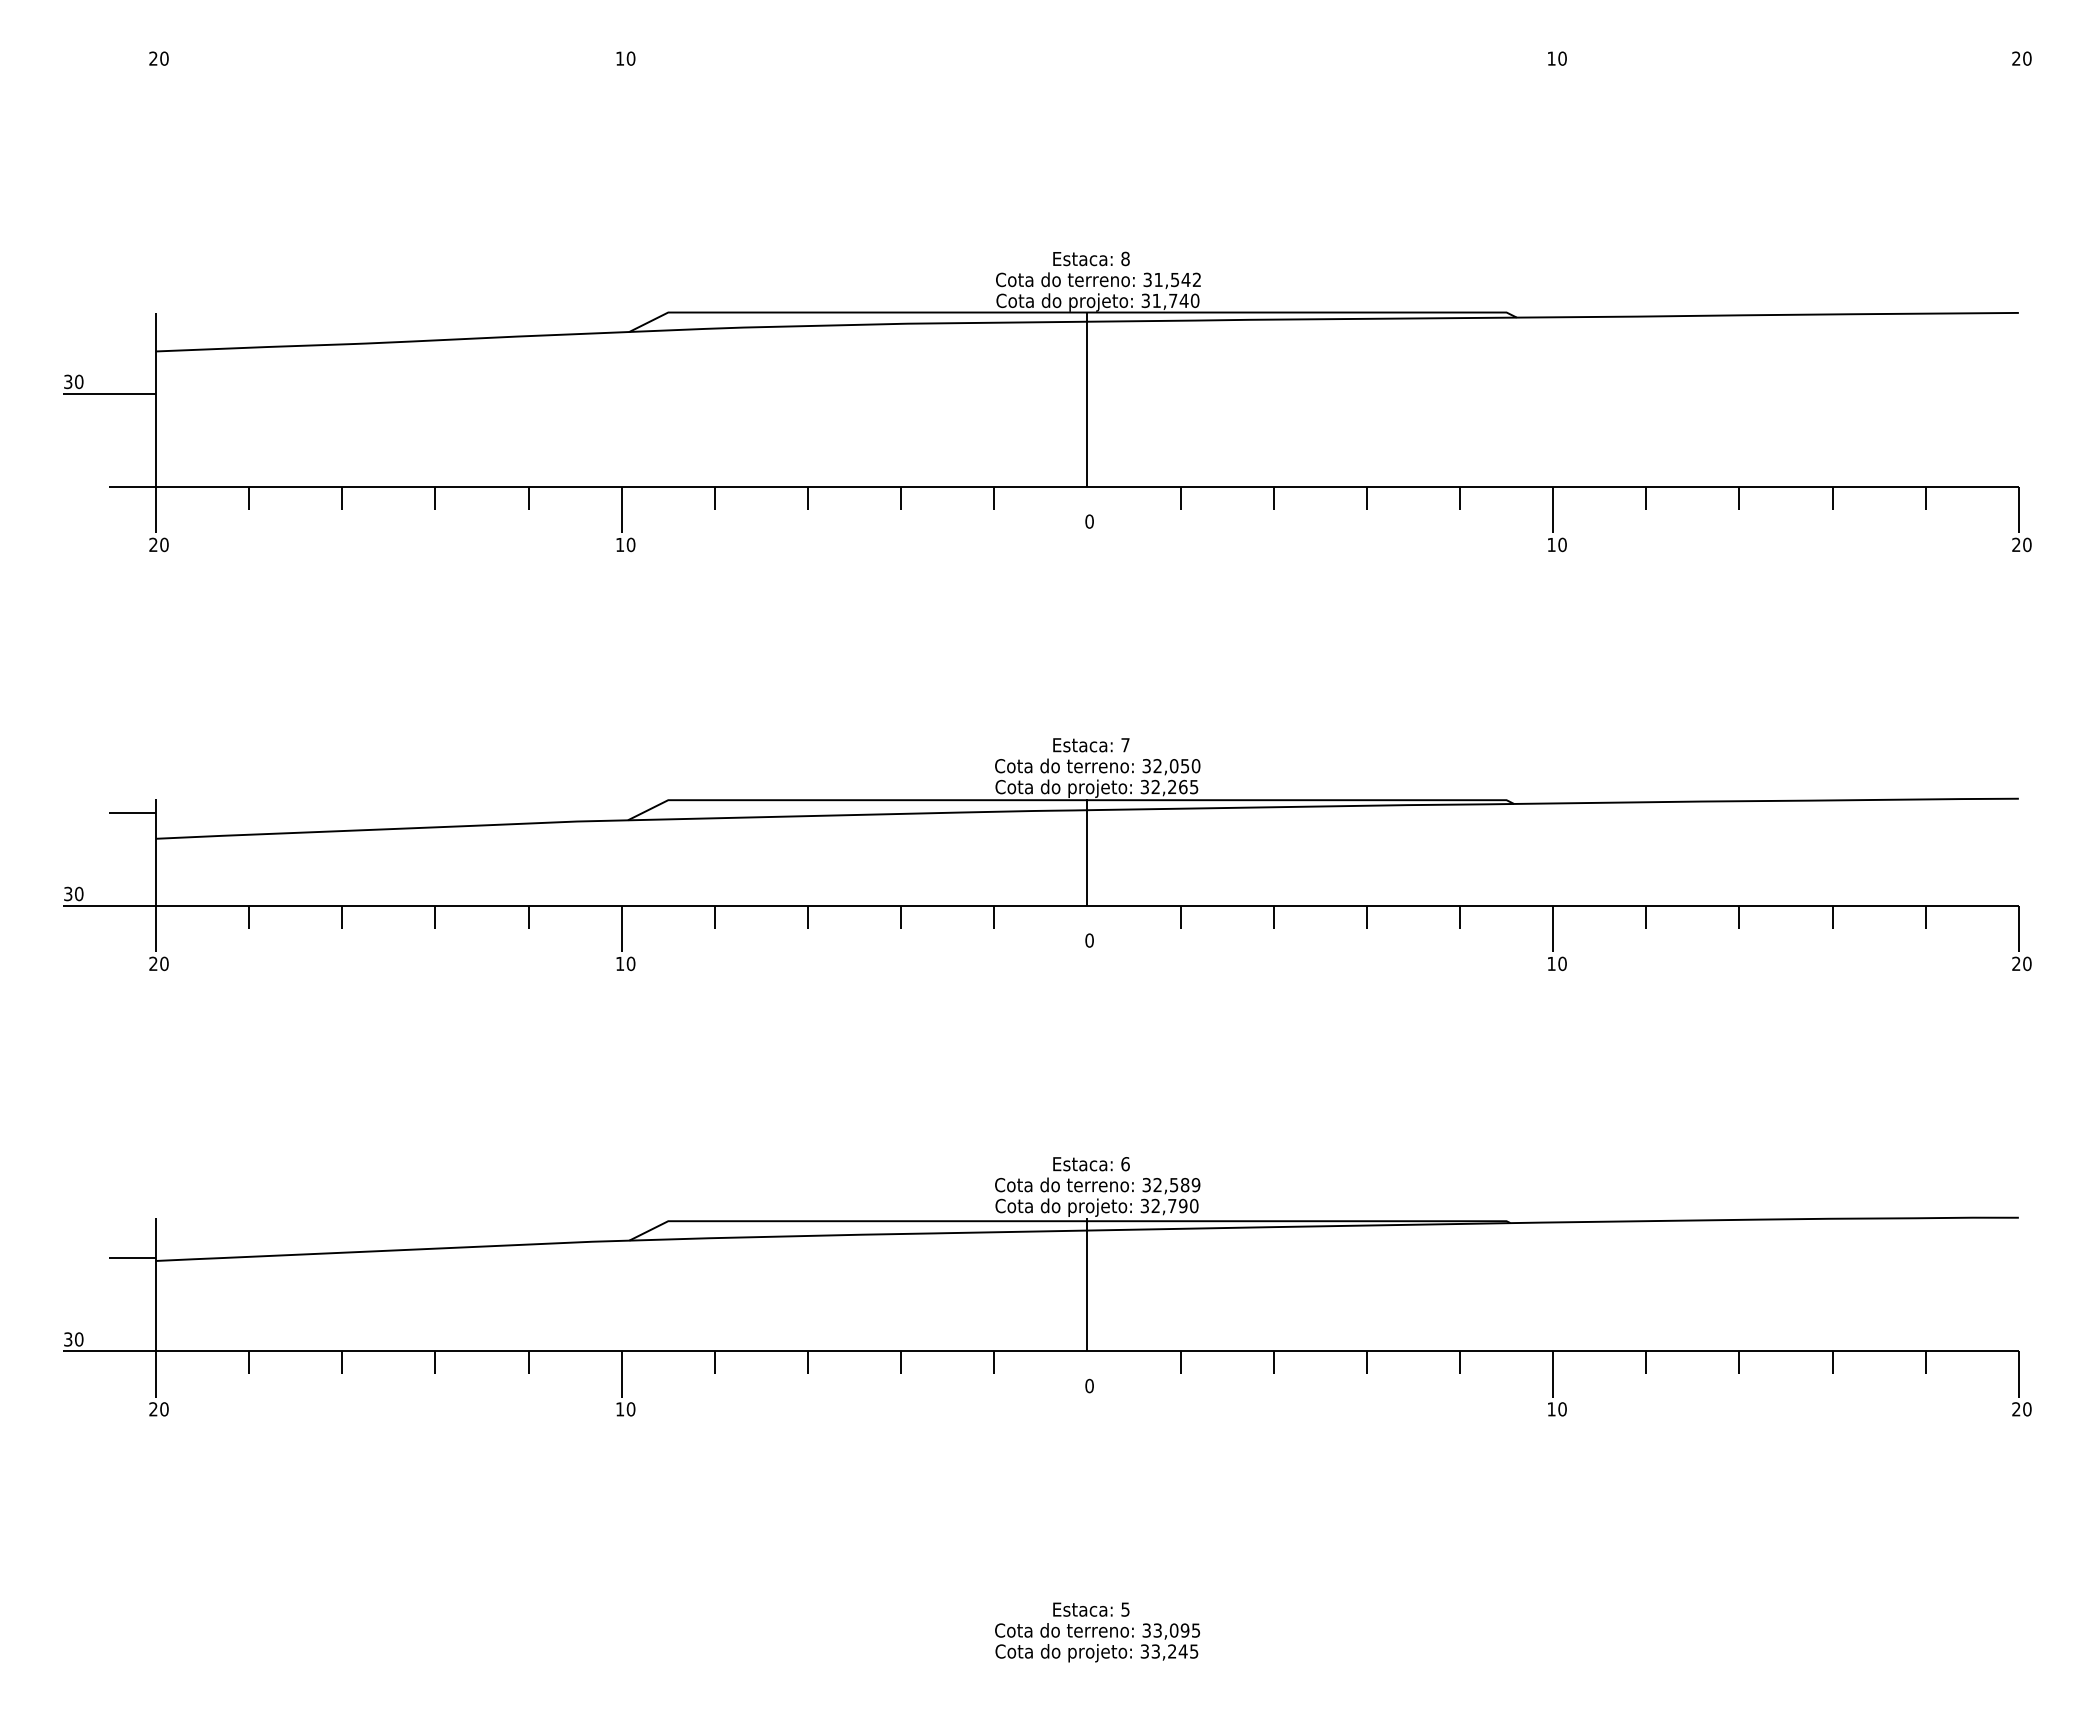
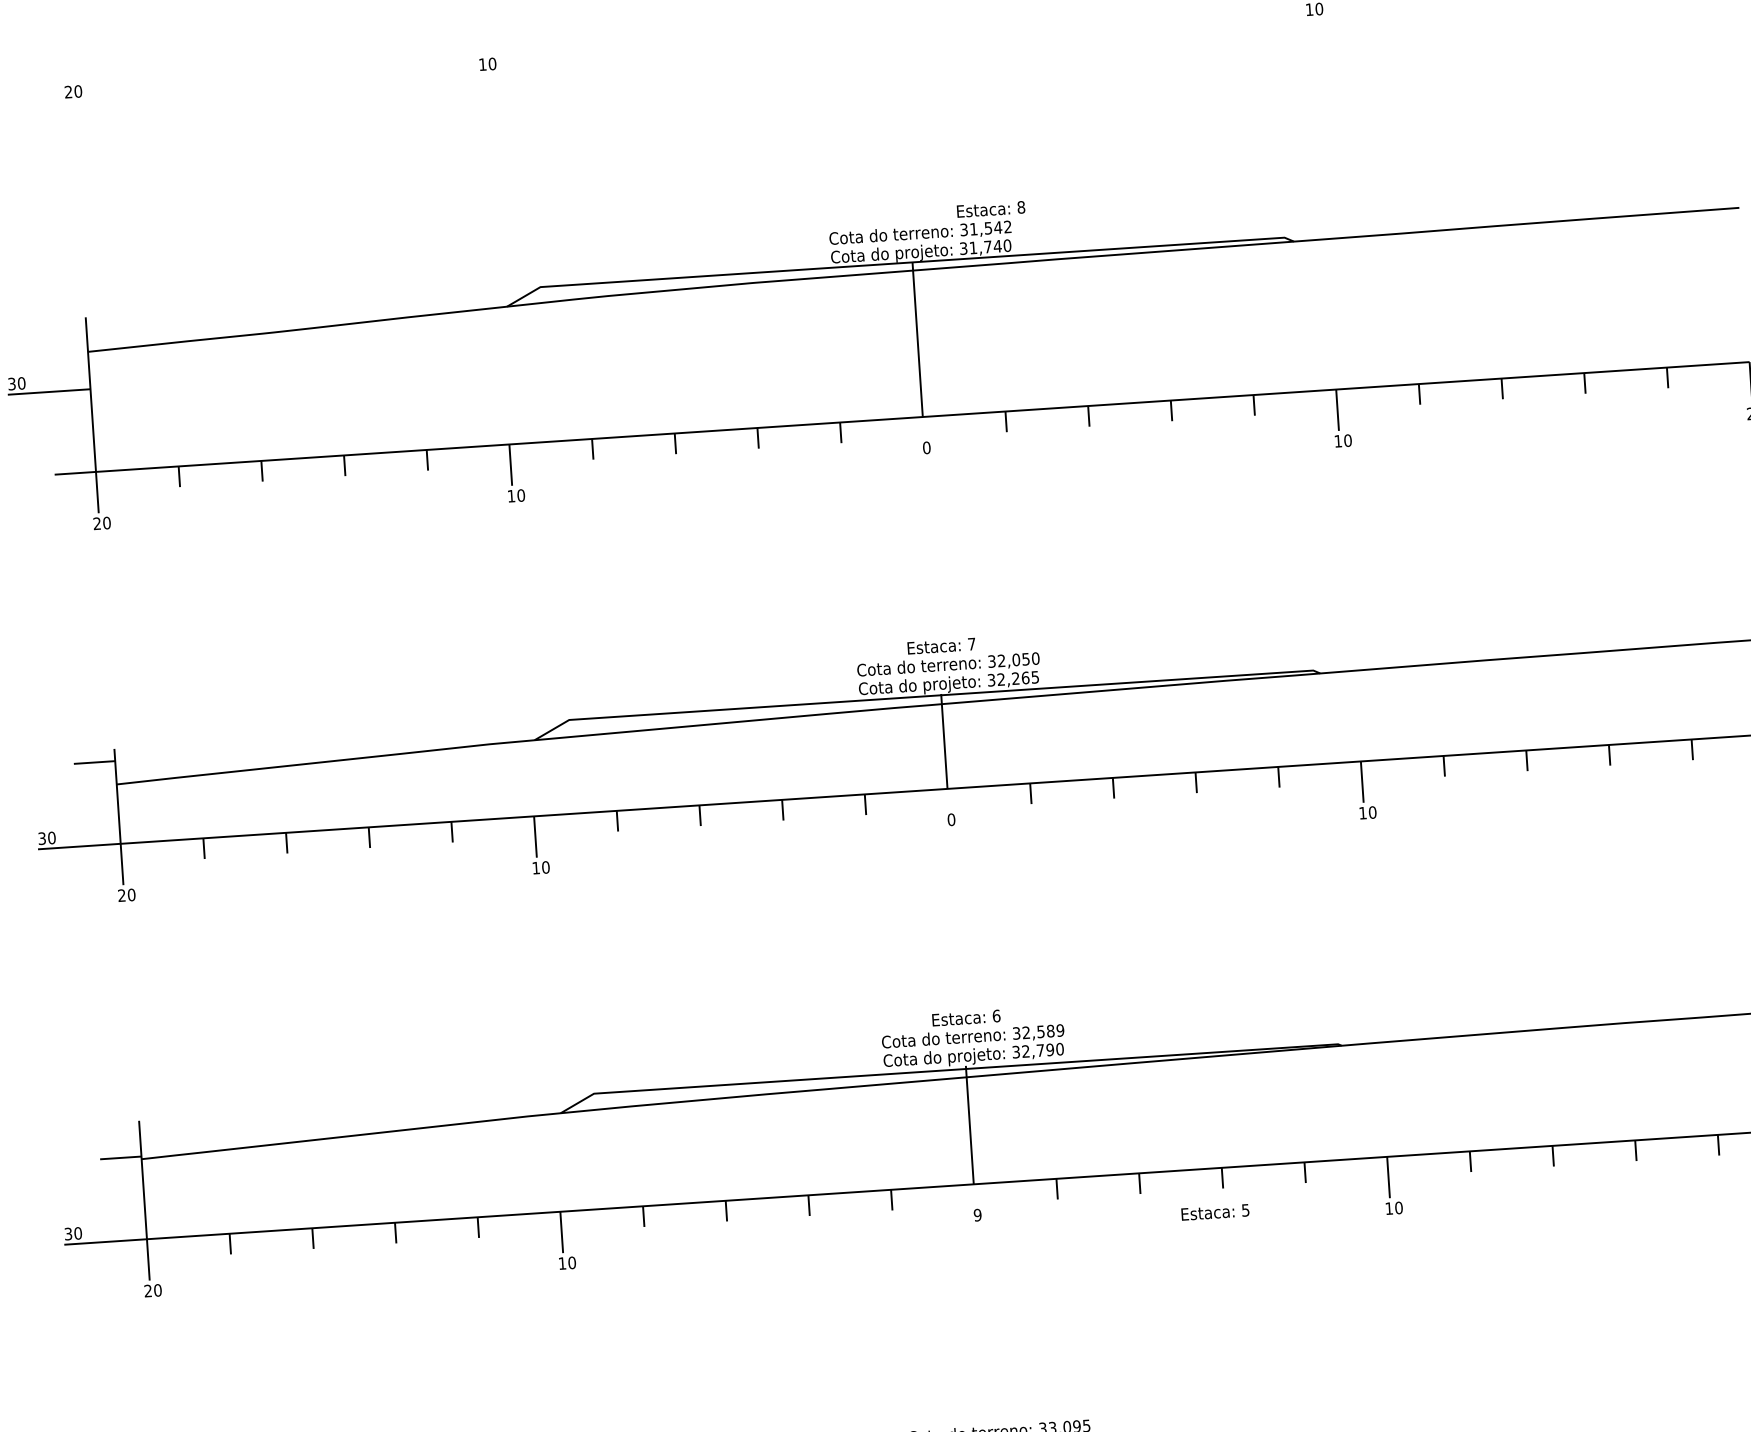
text: (1091, 258) -> (991, 209), moved
text: (1089, 1386) -> (977, 1215), 0 -> 9
text: (1091, 1609) -> (1215, 1212), moved

